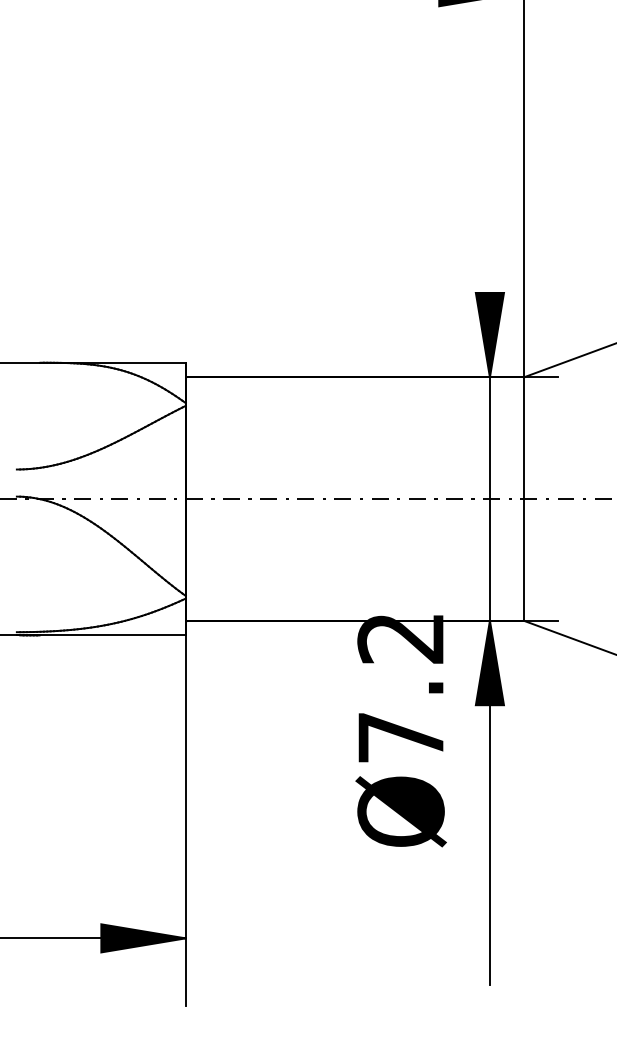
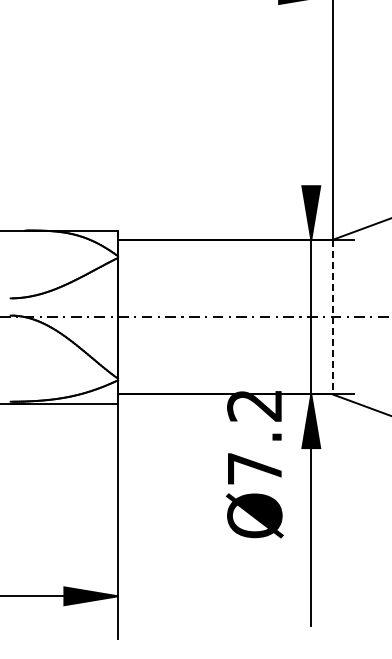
line: (523, 499) -> (332, 317), solid -> dashed

